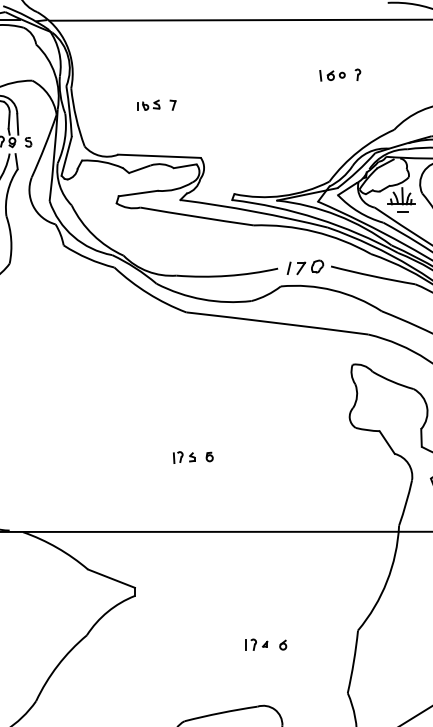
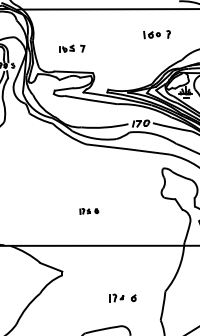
part: (340, 74) -> (157, 34), size x1.4
part: (156, 104) -> (72, 48), size x1.4
part: (267, 643) -> (123, 297), size x1.4

